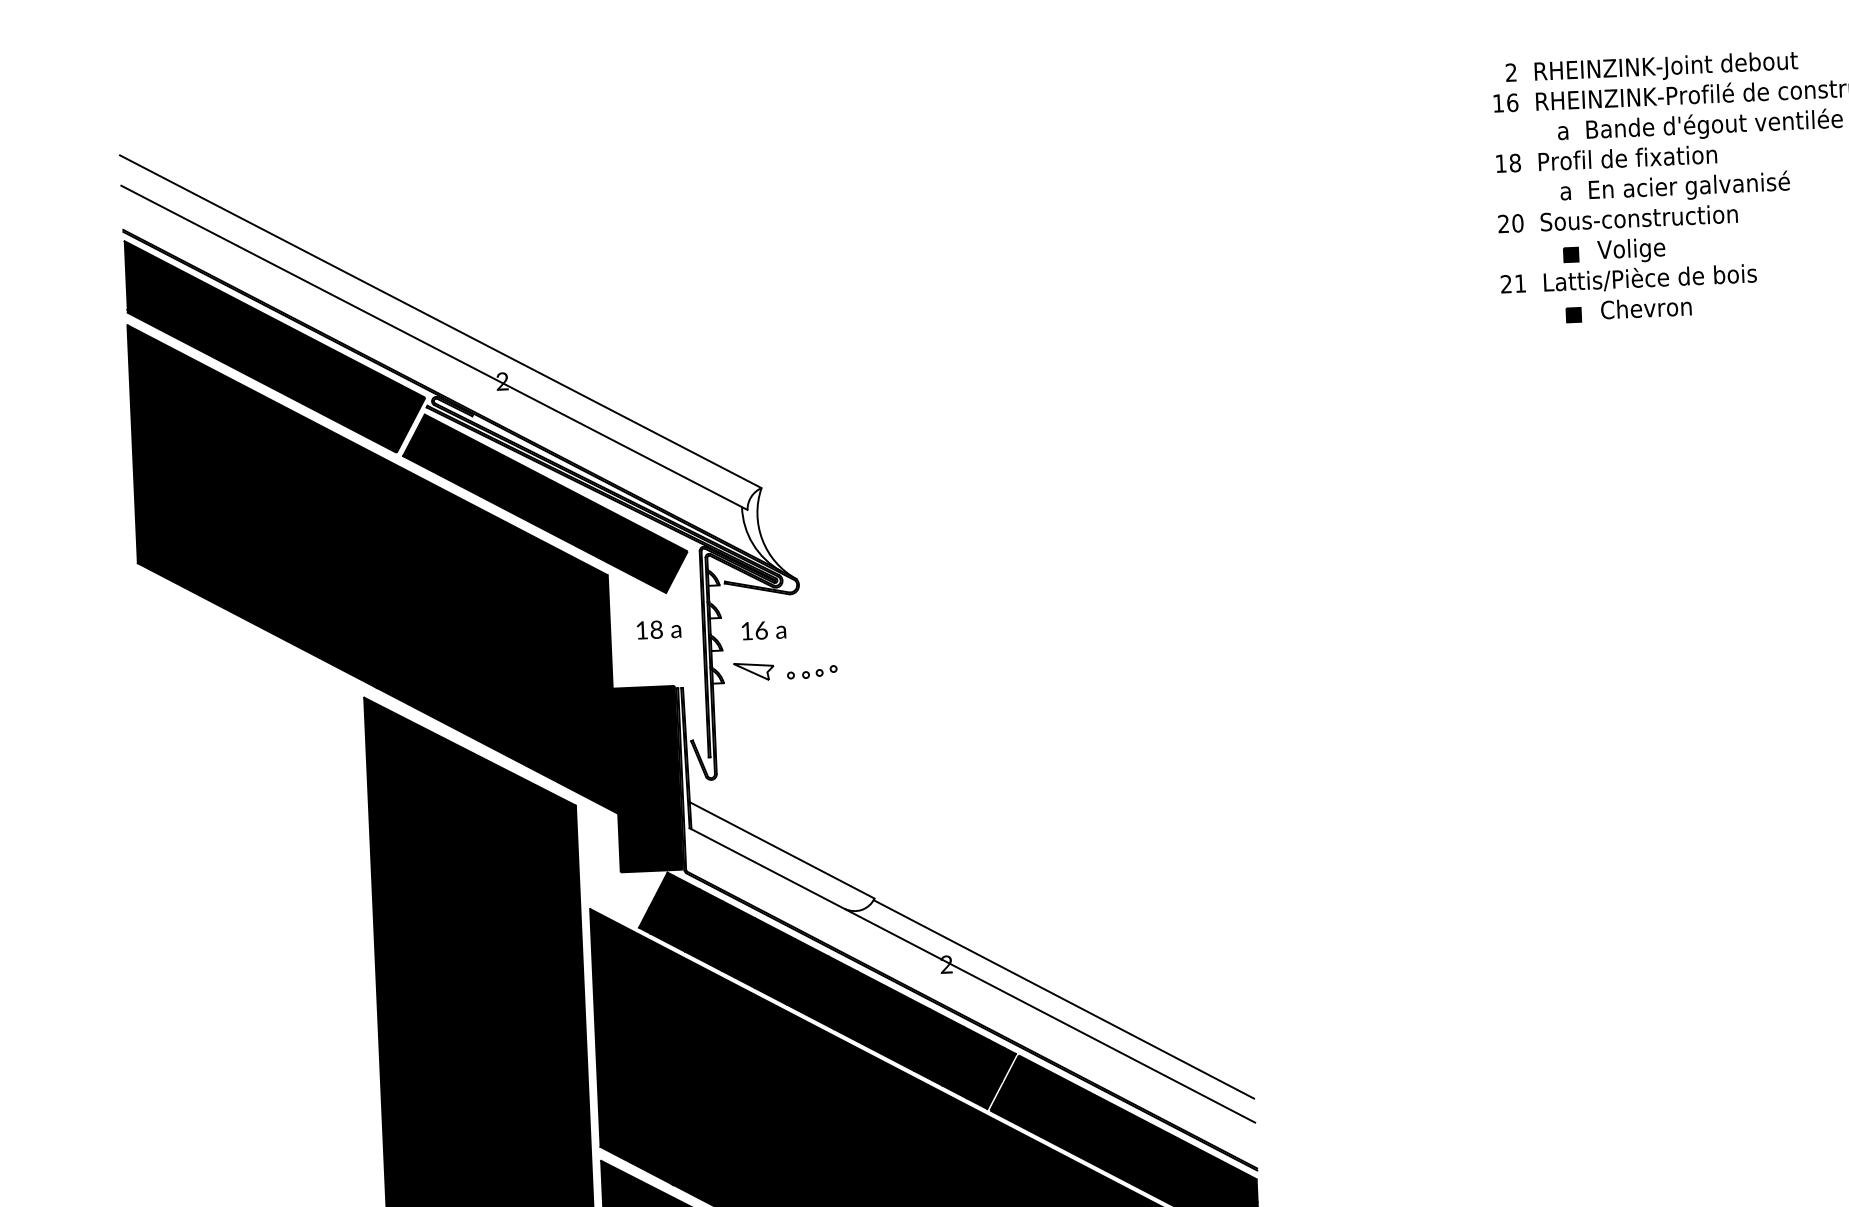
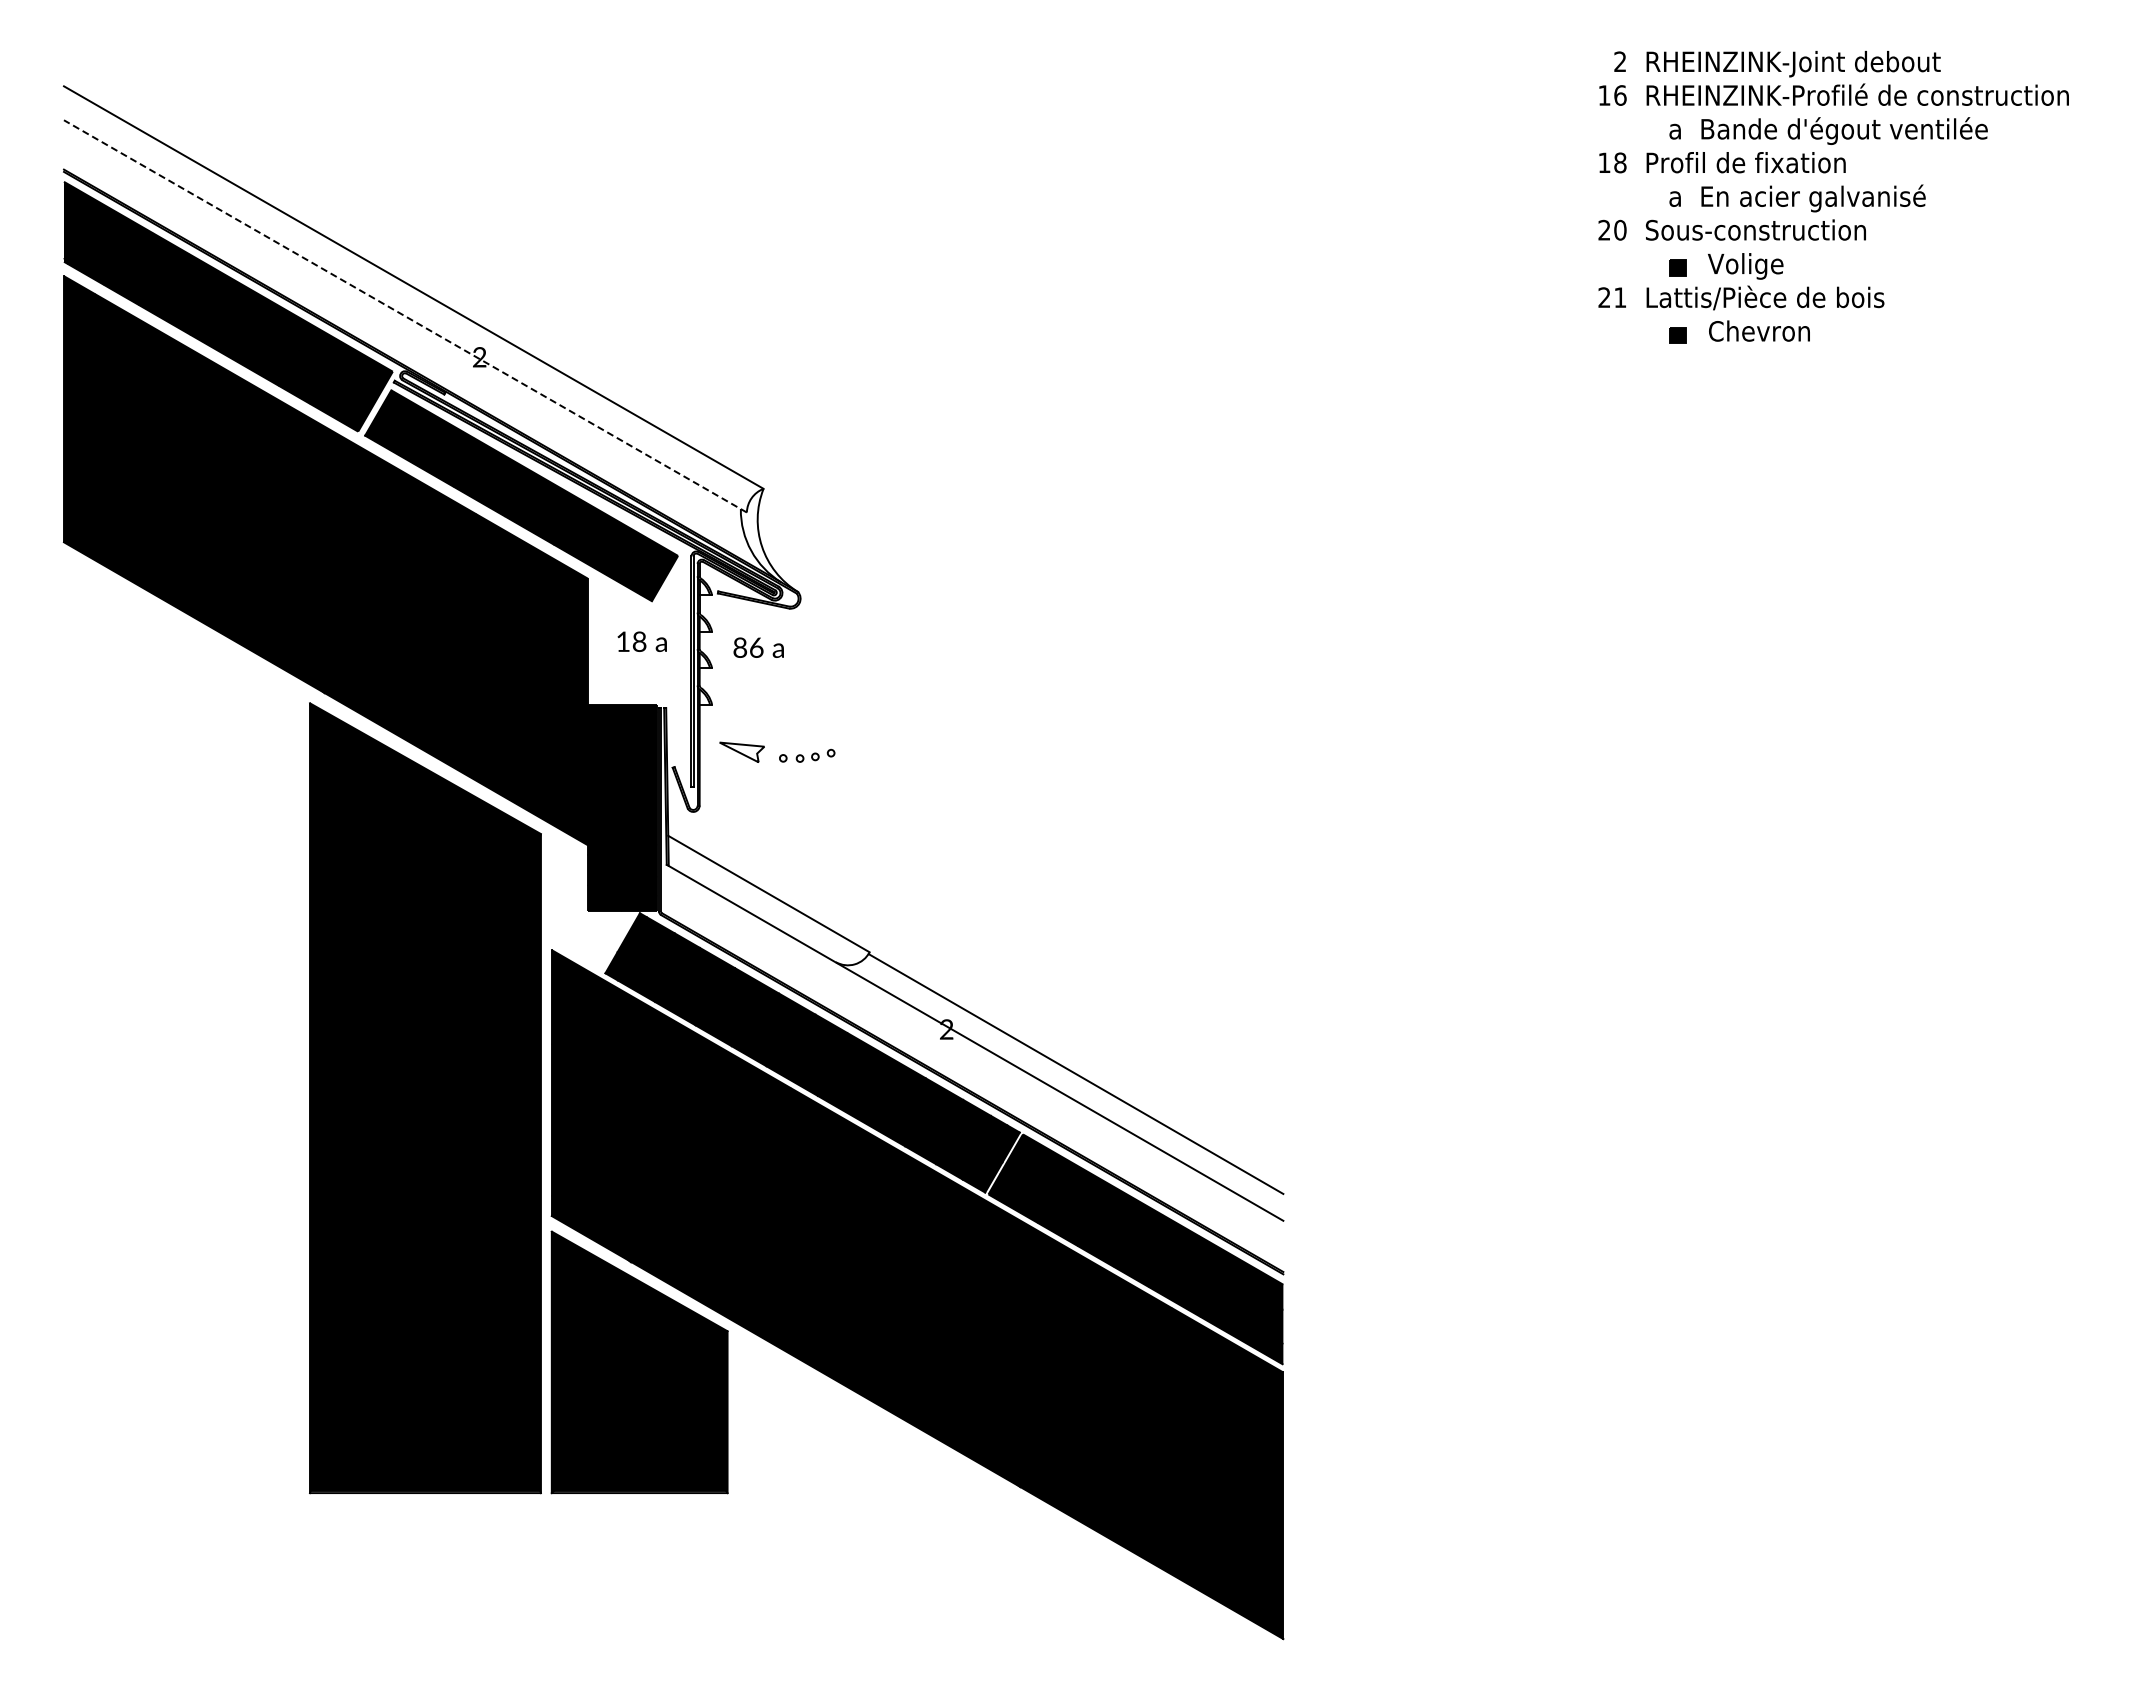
line: (434, 347) -> (405, 316), solid -> dashed
text: (747, 630) -> (740, 647), 16 -> 86
part: (785, 669) -> (777, 751), moved

